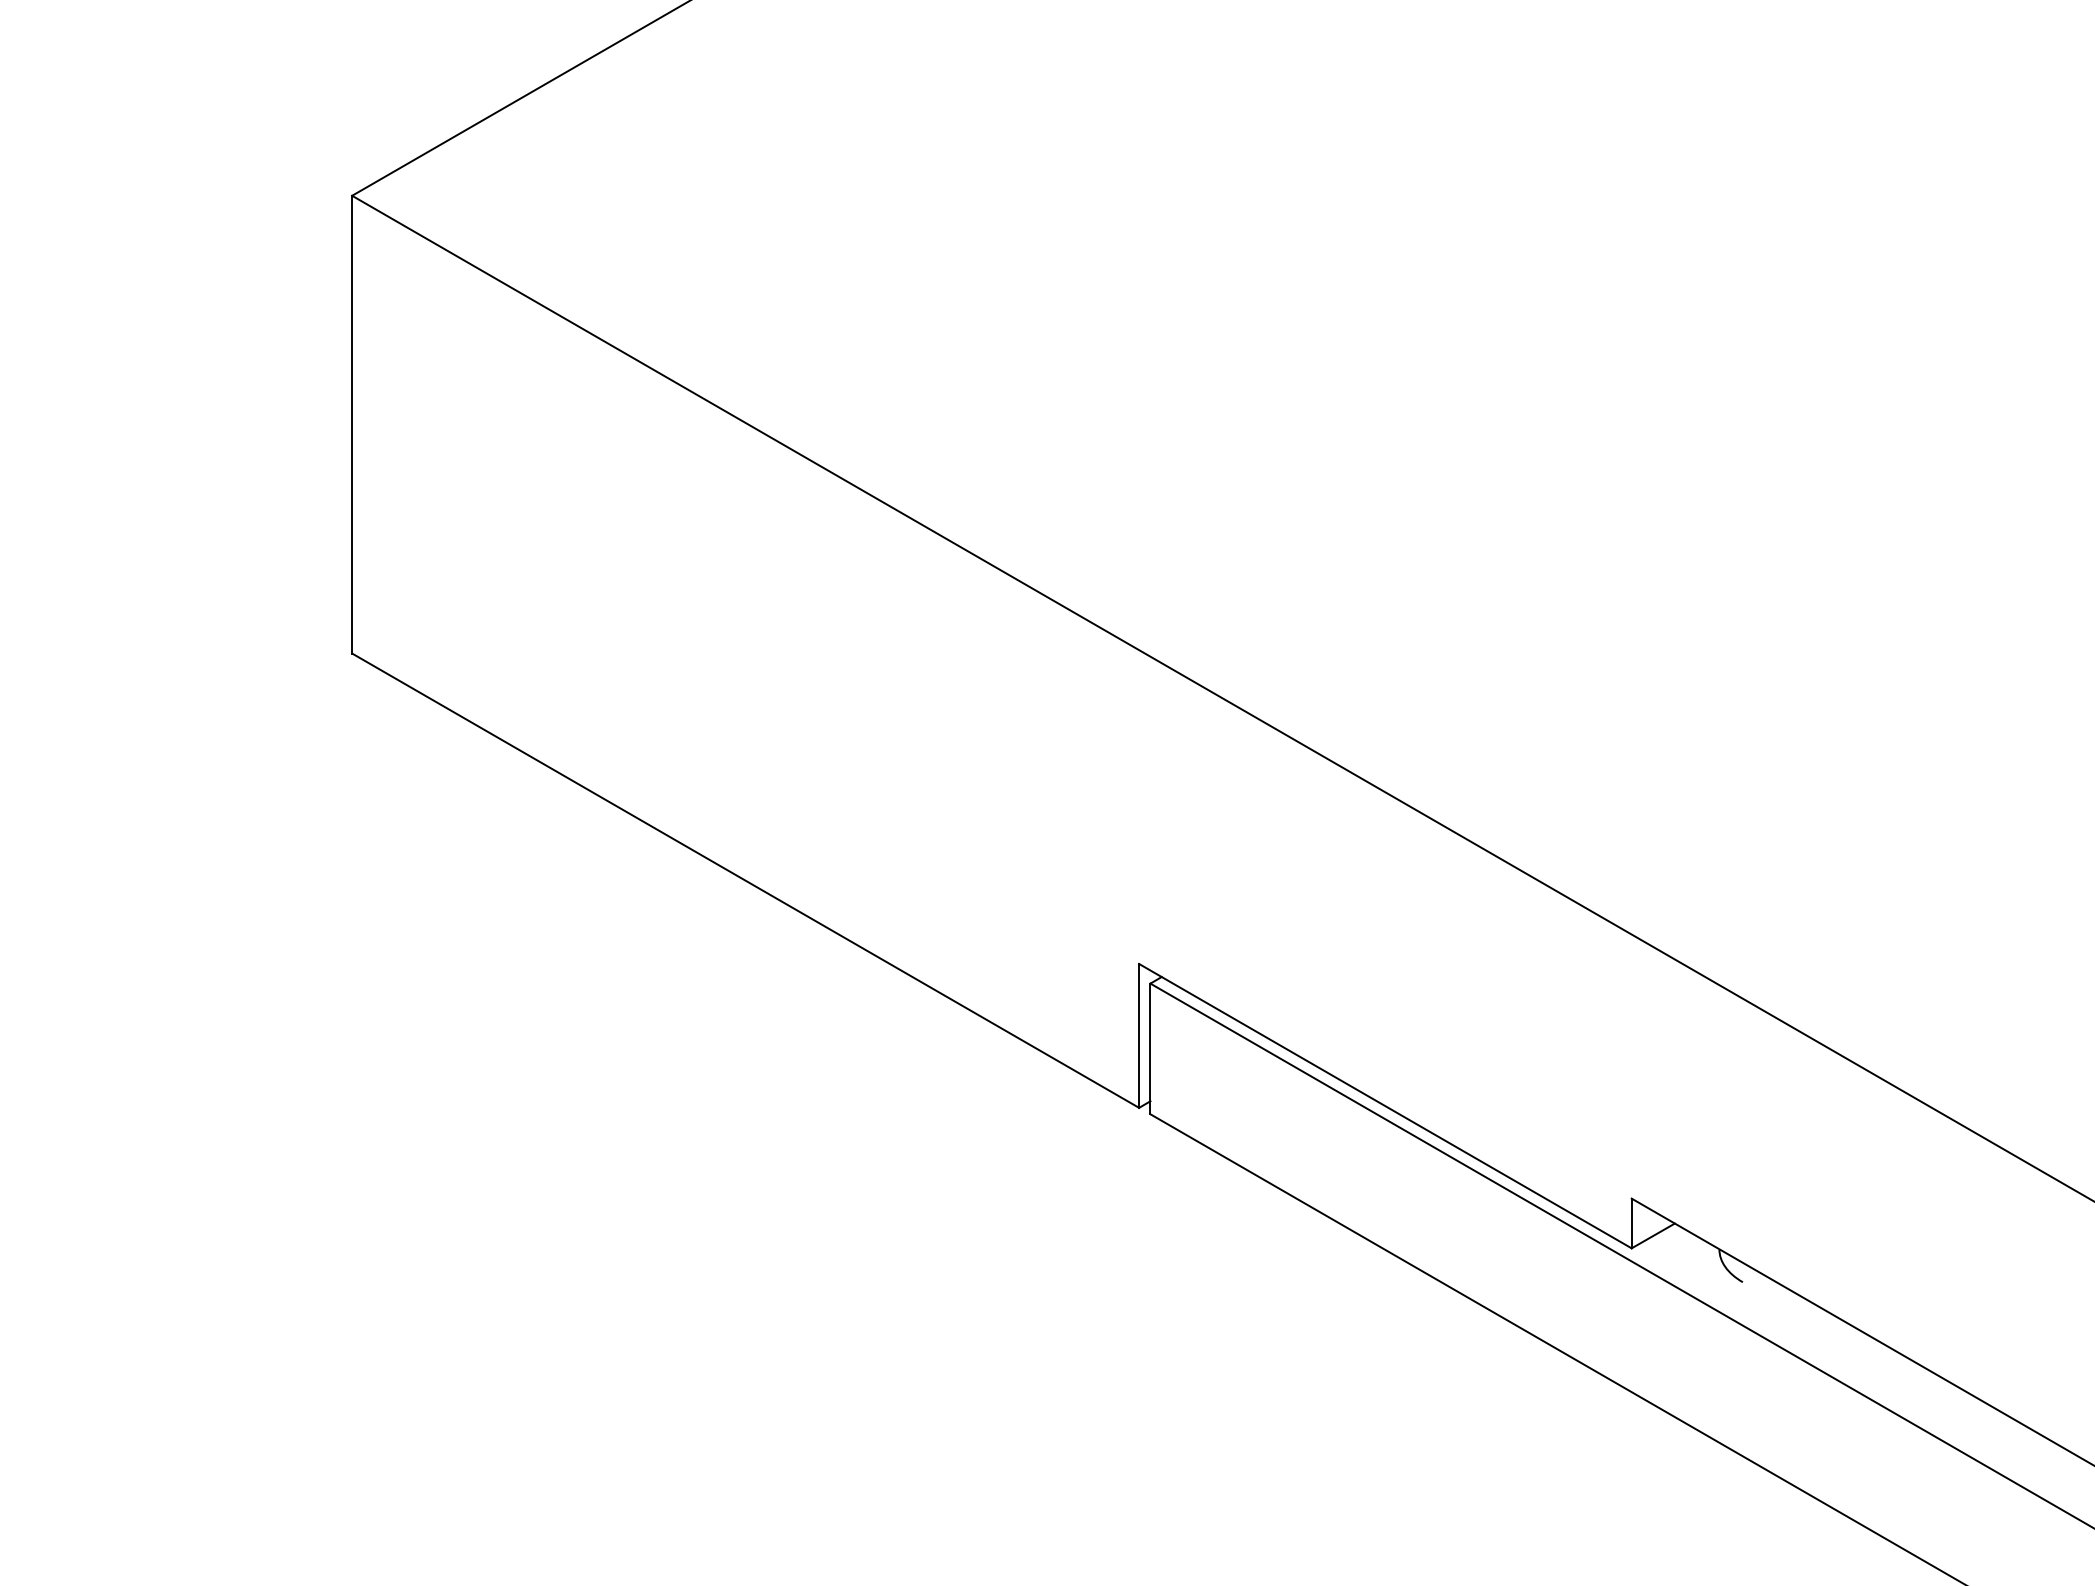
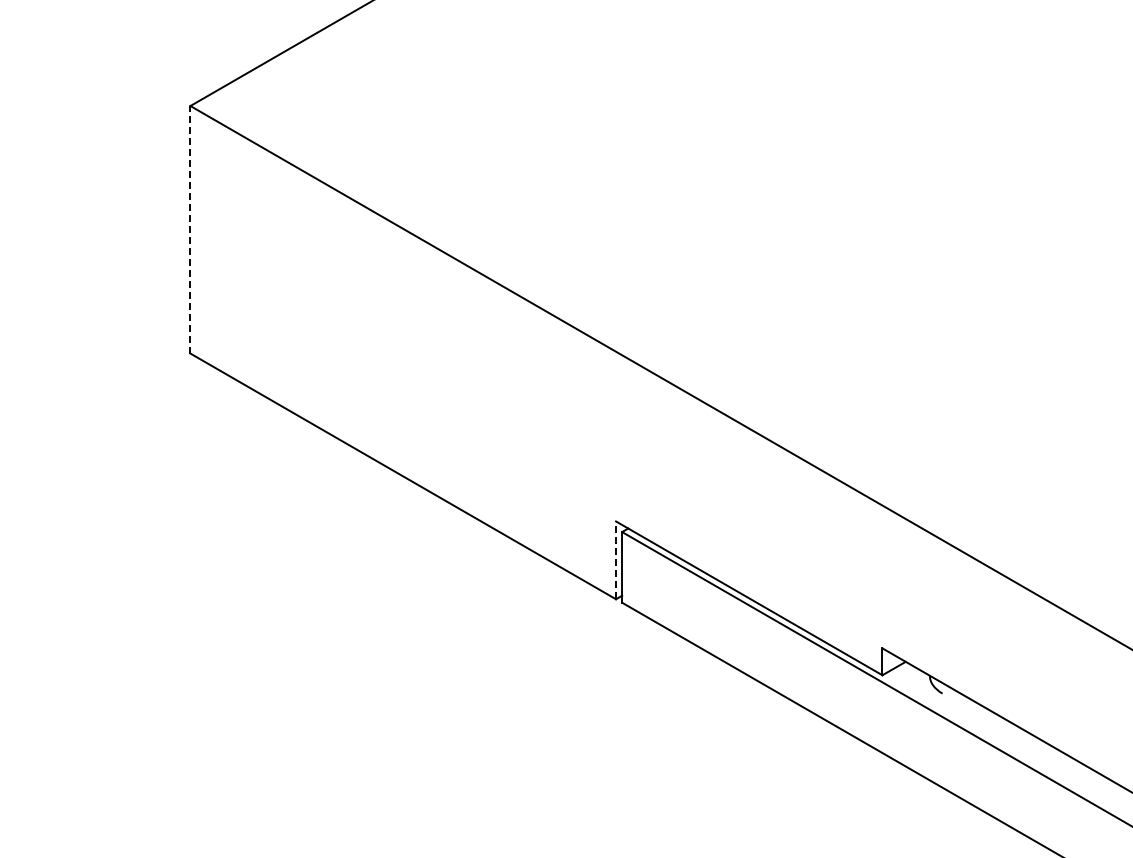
line: (352, 424) -> (190, 229), solid -> dashed
line: (1139, 1036) -> (616, 560), solid -> dashed

